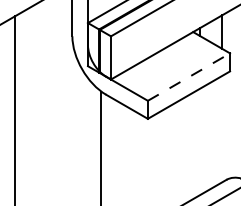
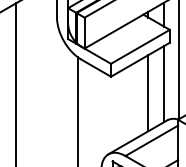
line: (189, 76) -> (140, 46), dashed -> solid
line: (222, 128) -> (164, 83), added
line: (200, 142) -> (148, 93), added

